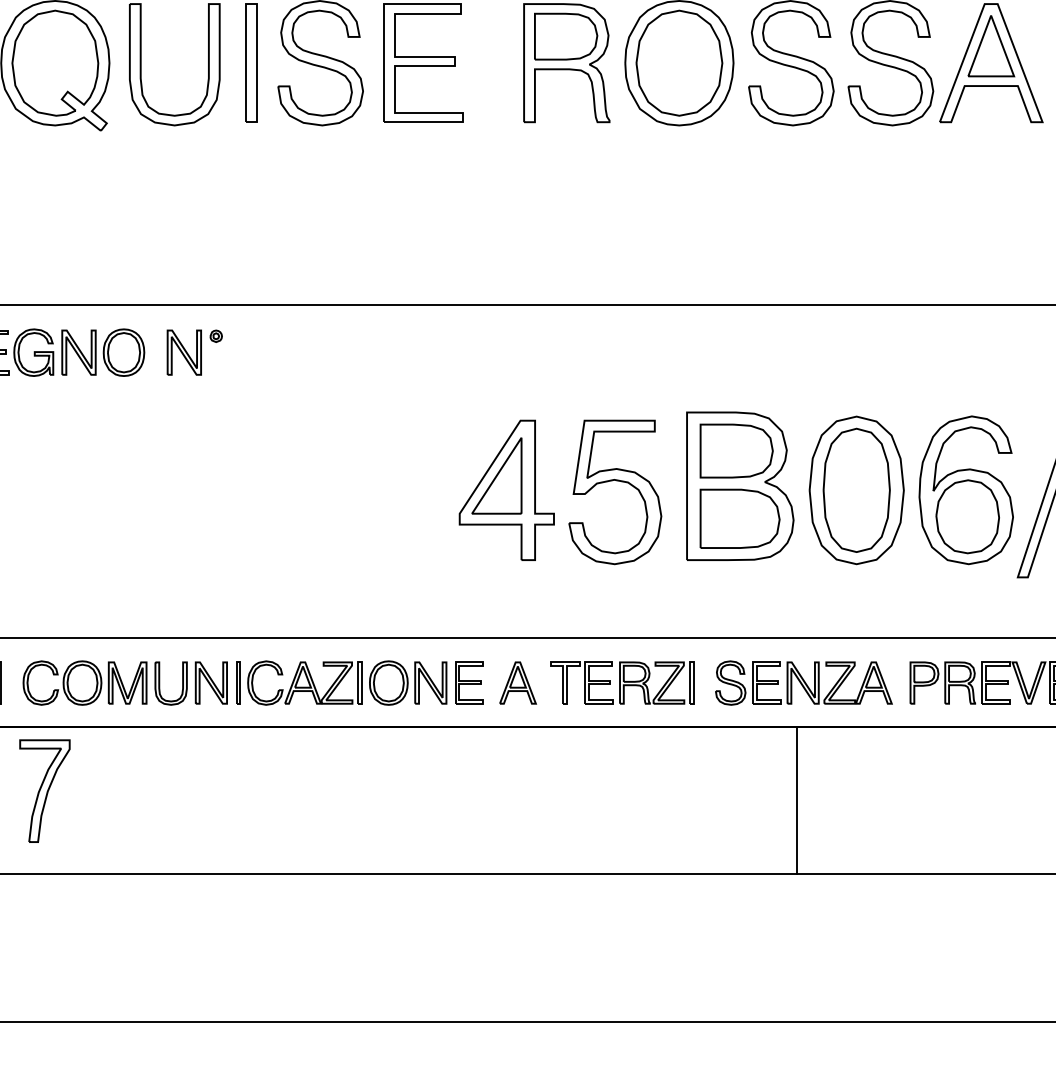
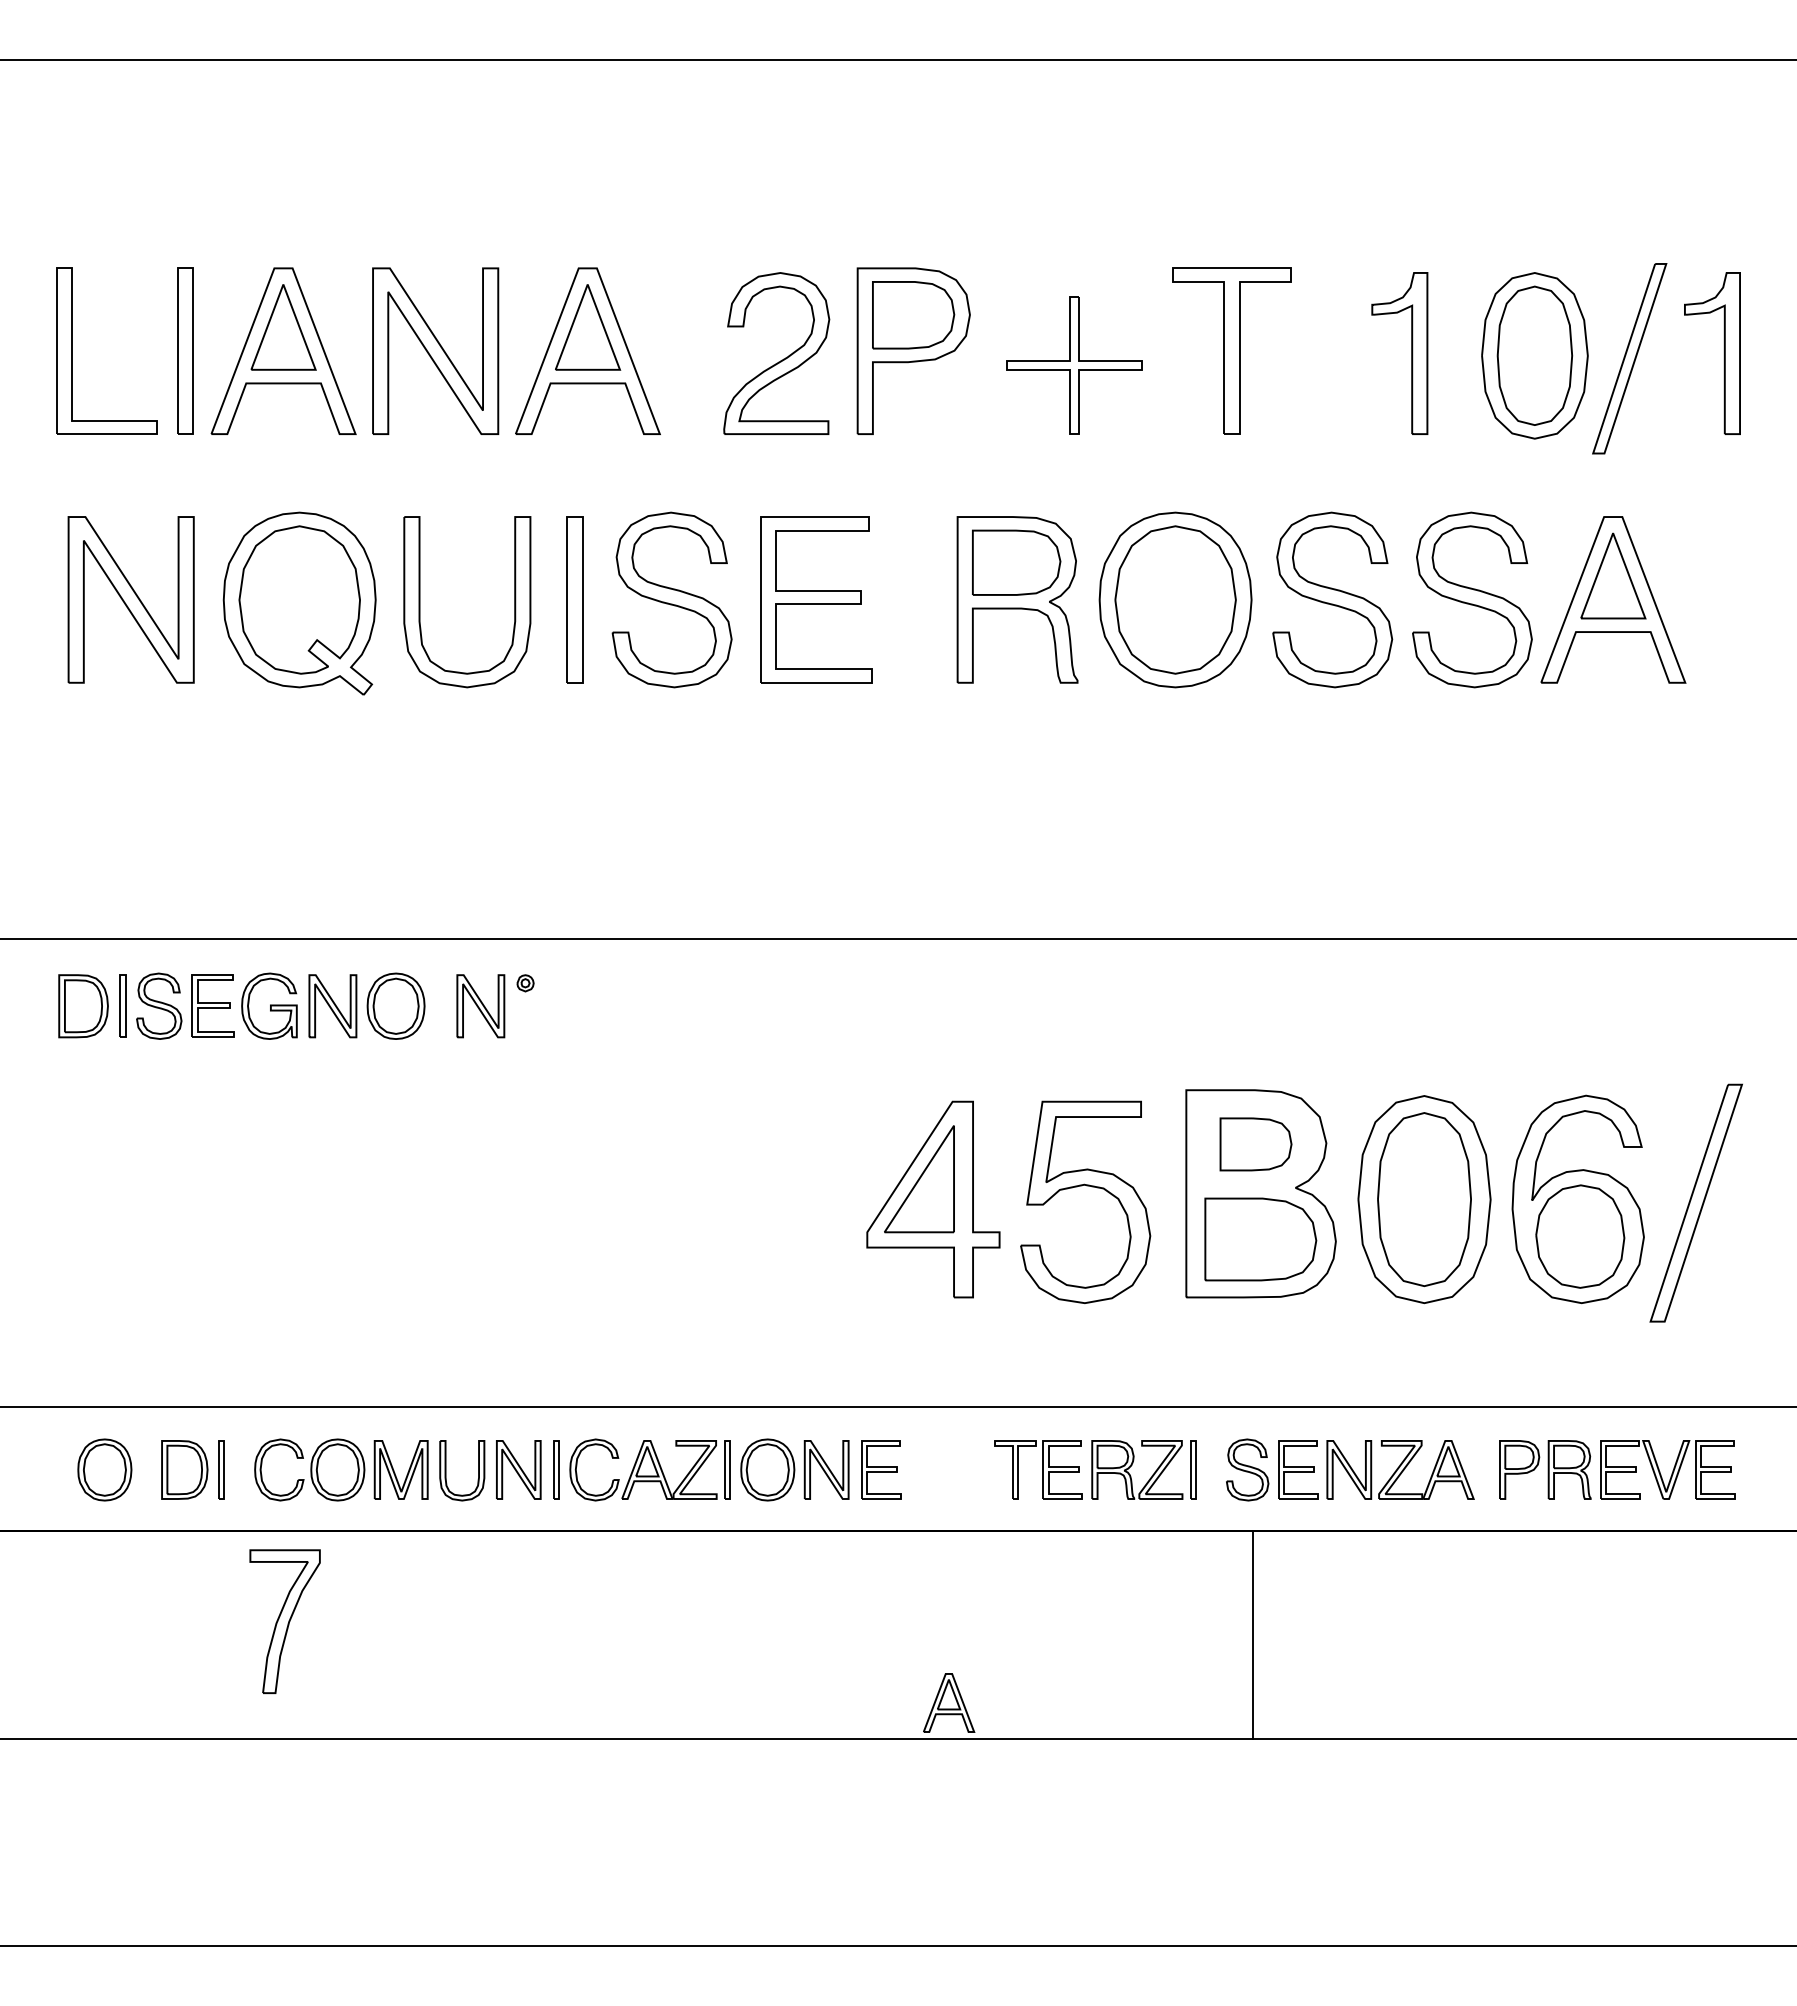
part: (736, 451) -> (1255, 1144), size x0.7
part: (518, 682) -> (949, 1702), moved
line: (797, 800) -> (1253, 1634), moved

